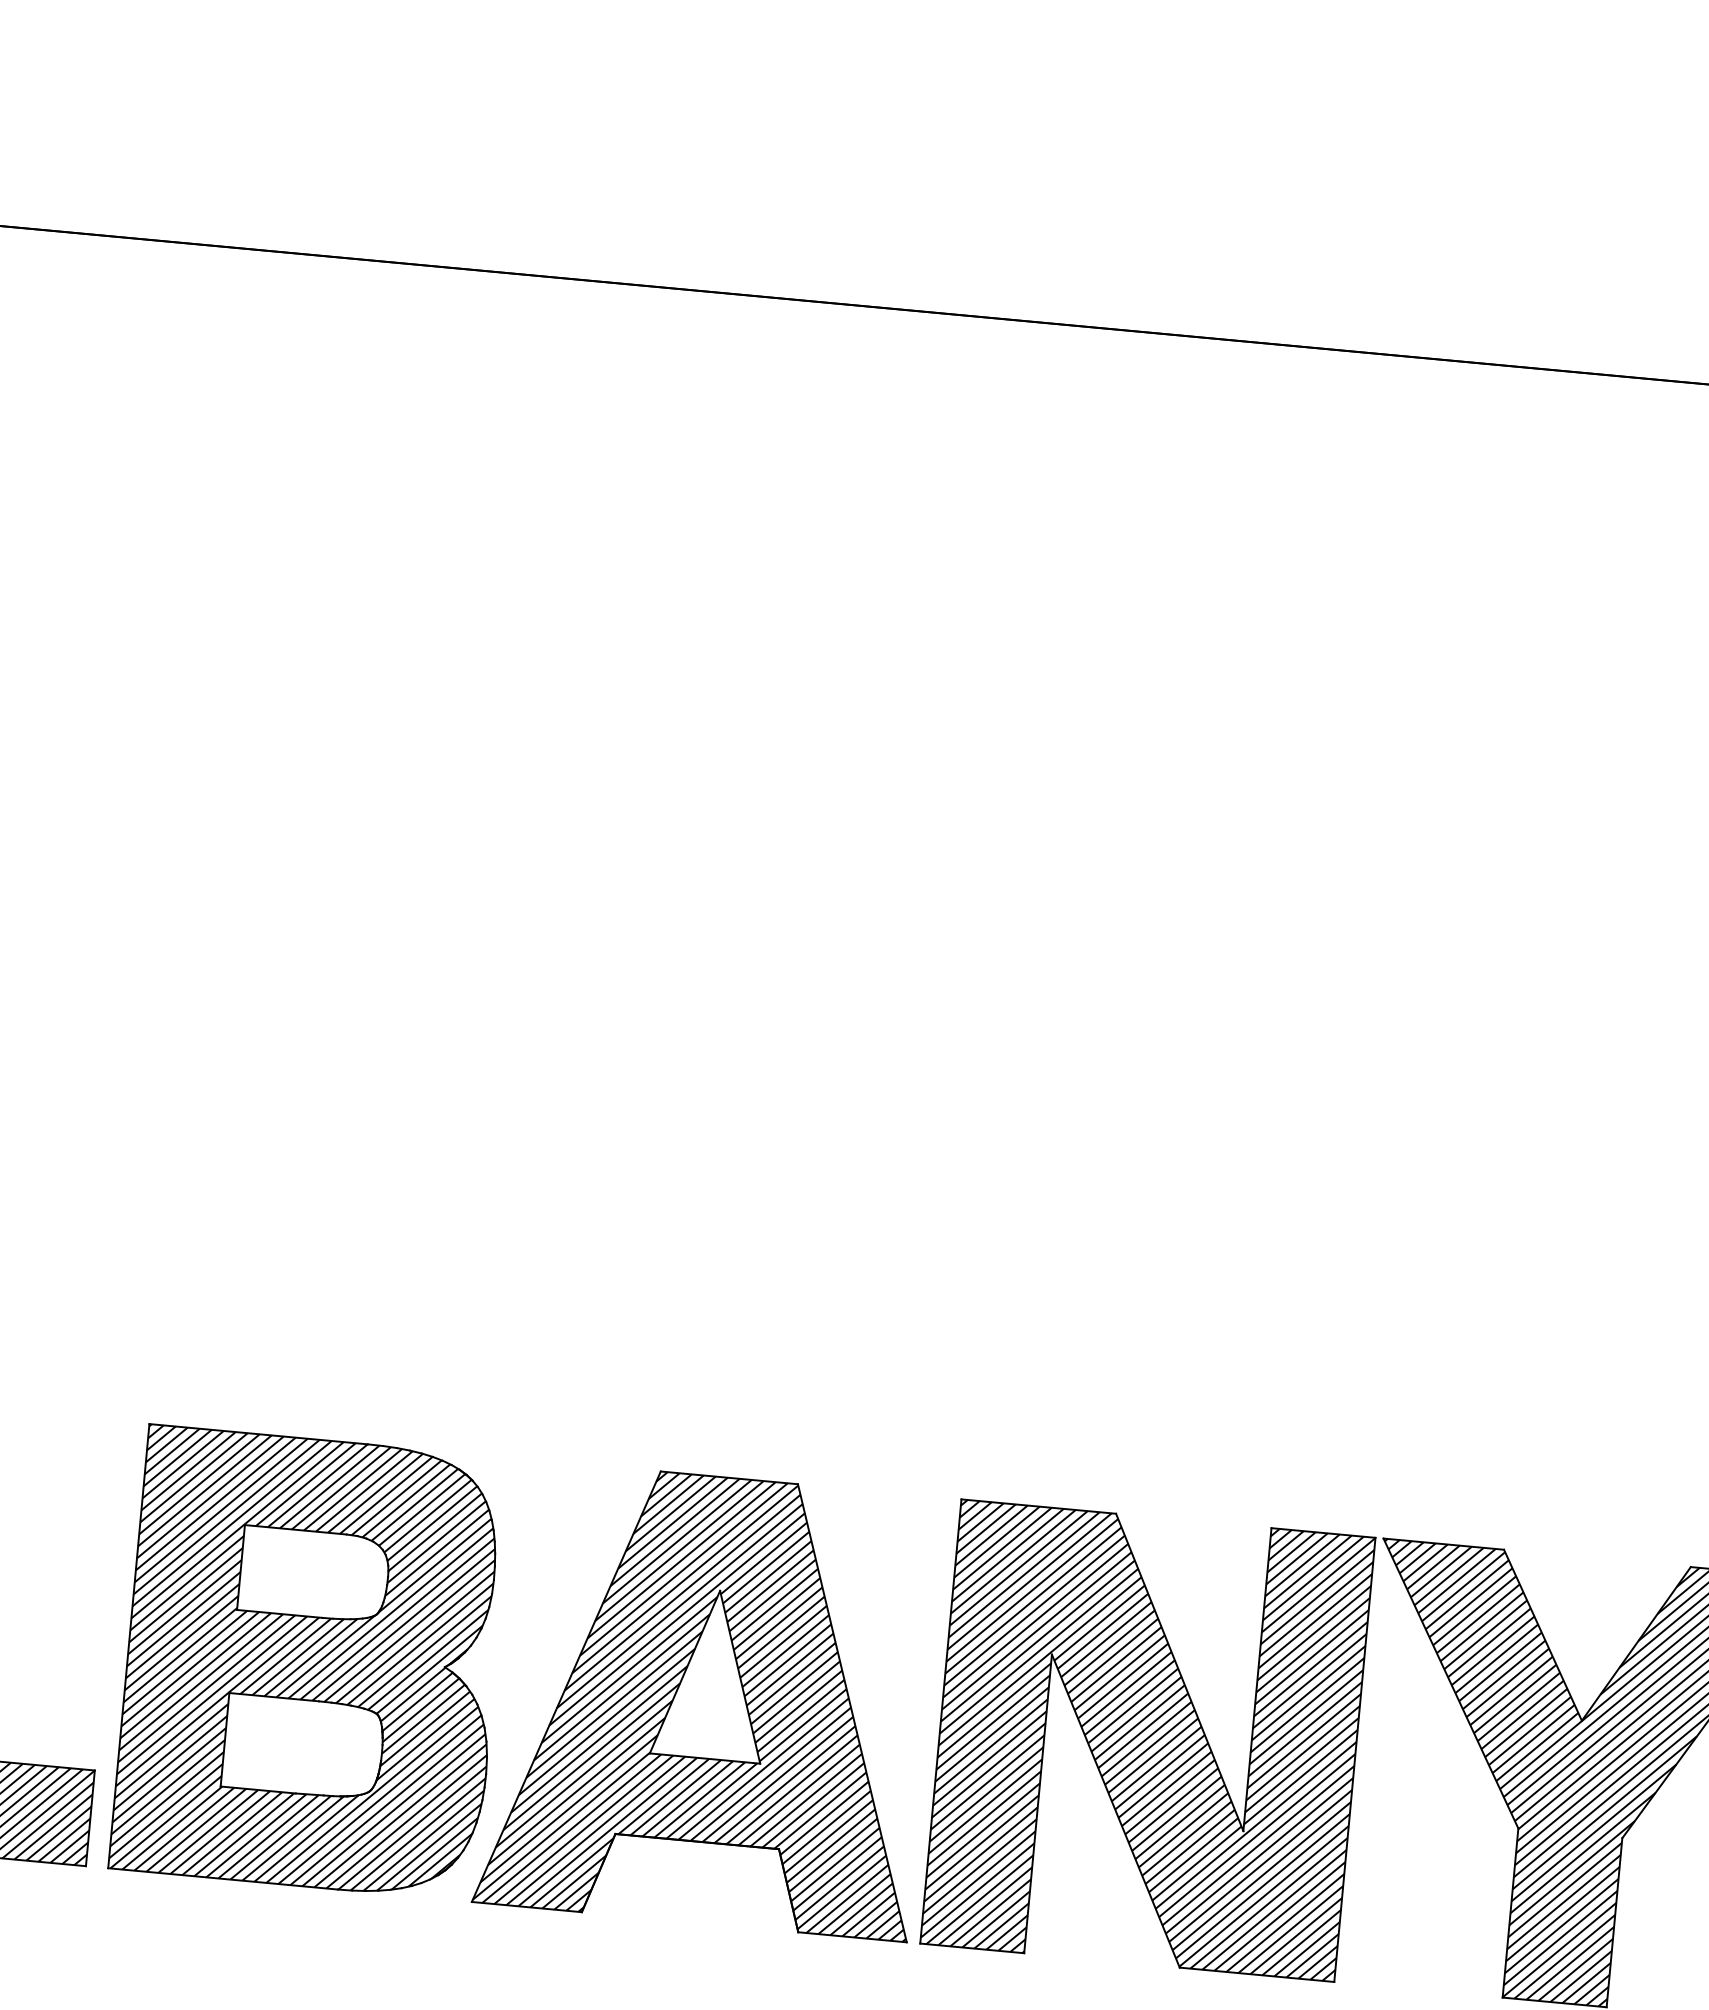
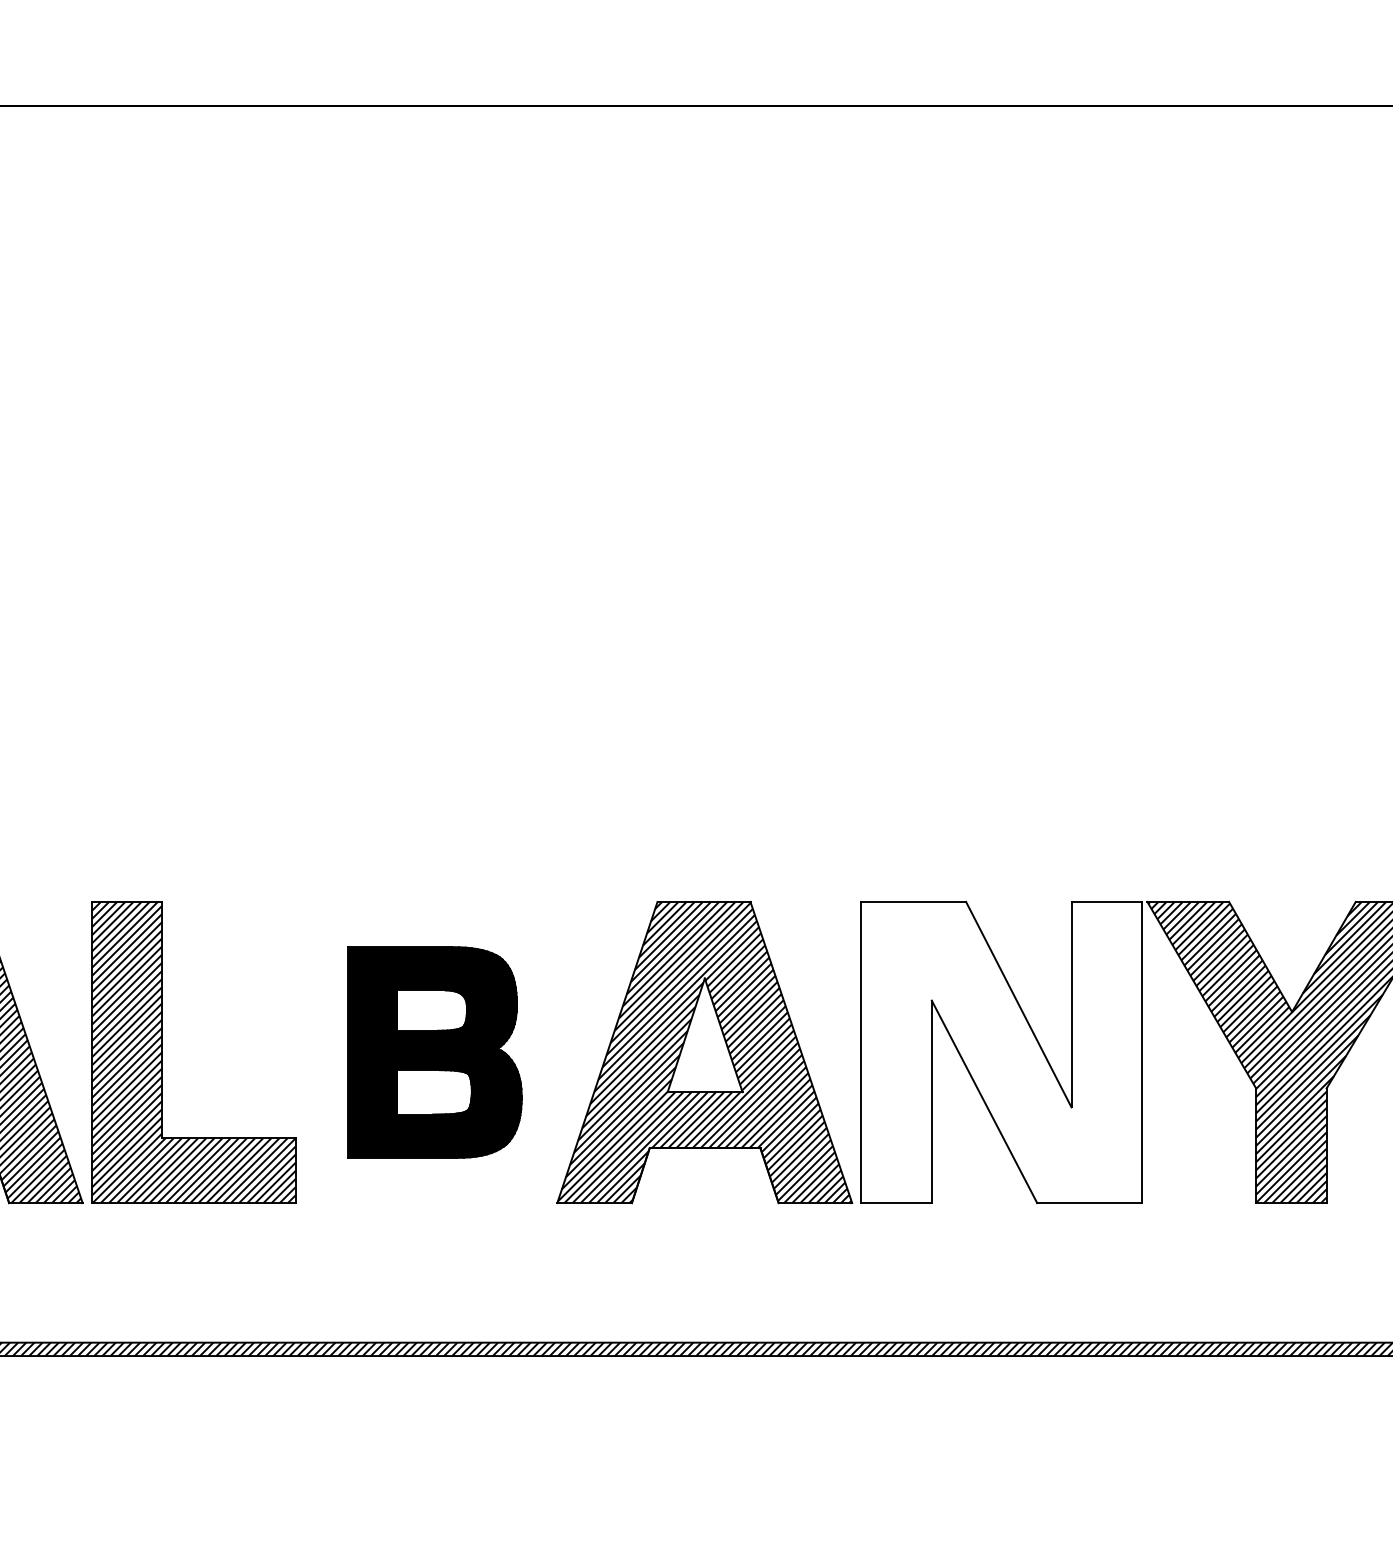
part: (311, 1663) -> (434, 1052), size x0.7
hatch: (1147, 1740) -> (1001, 1052), removed

